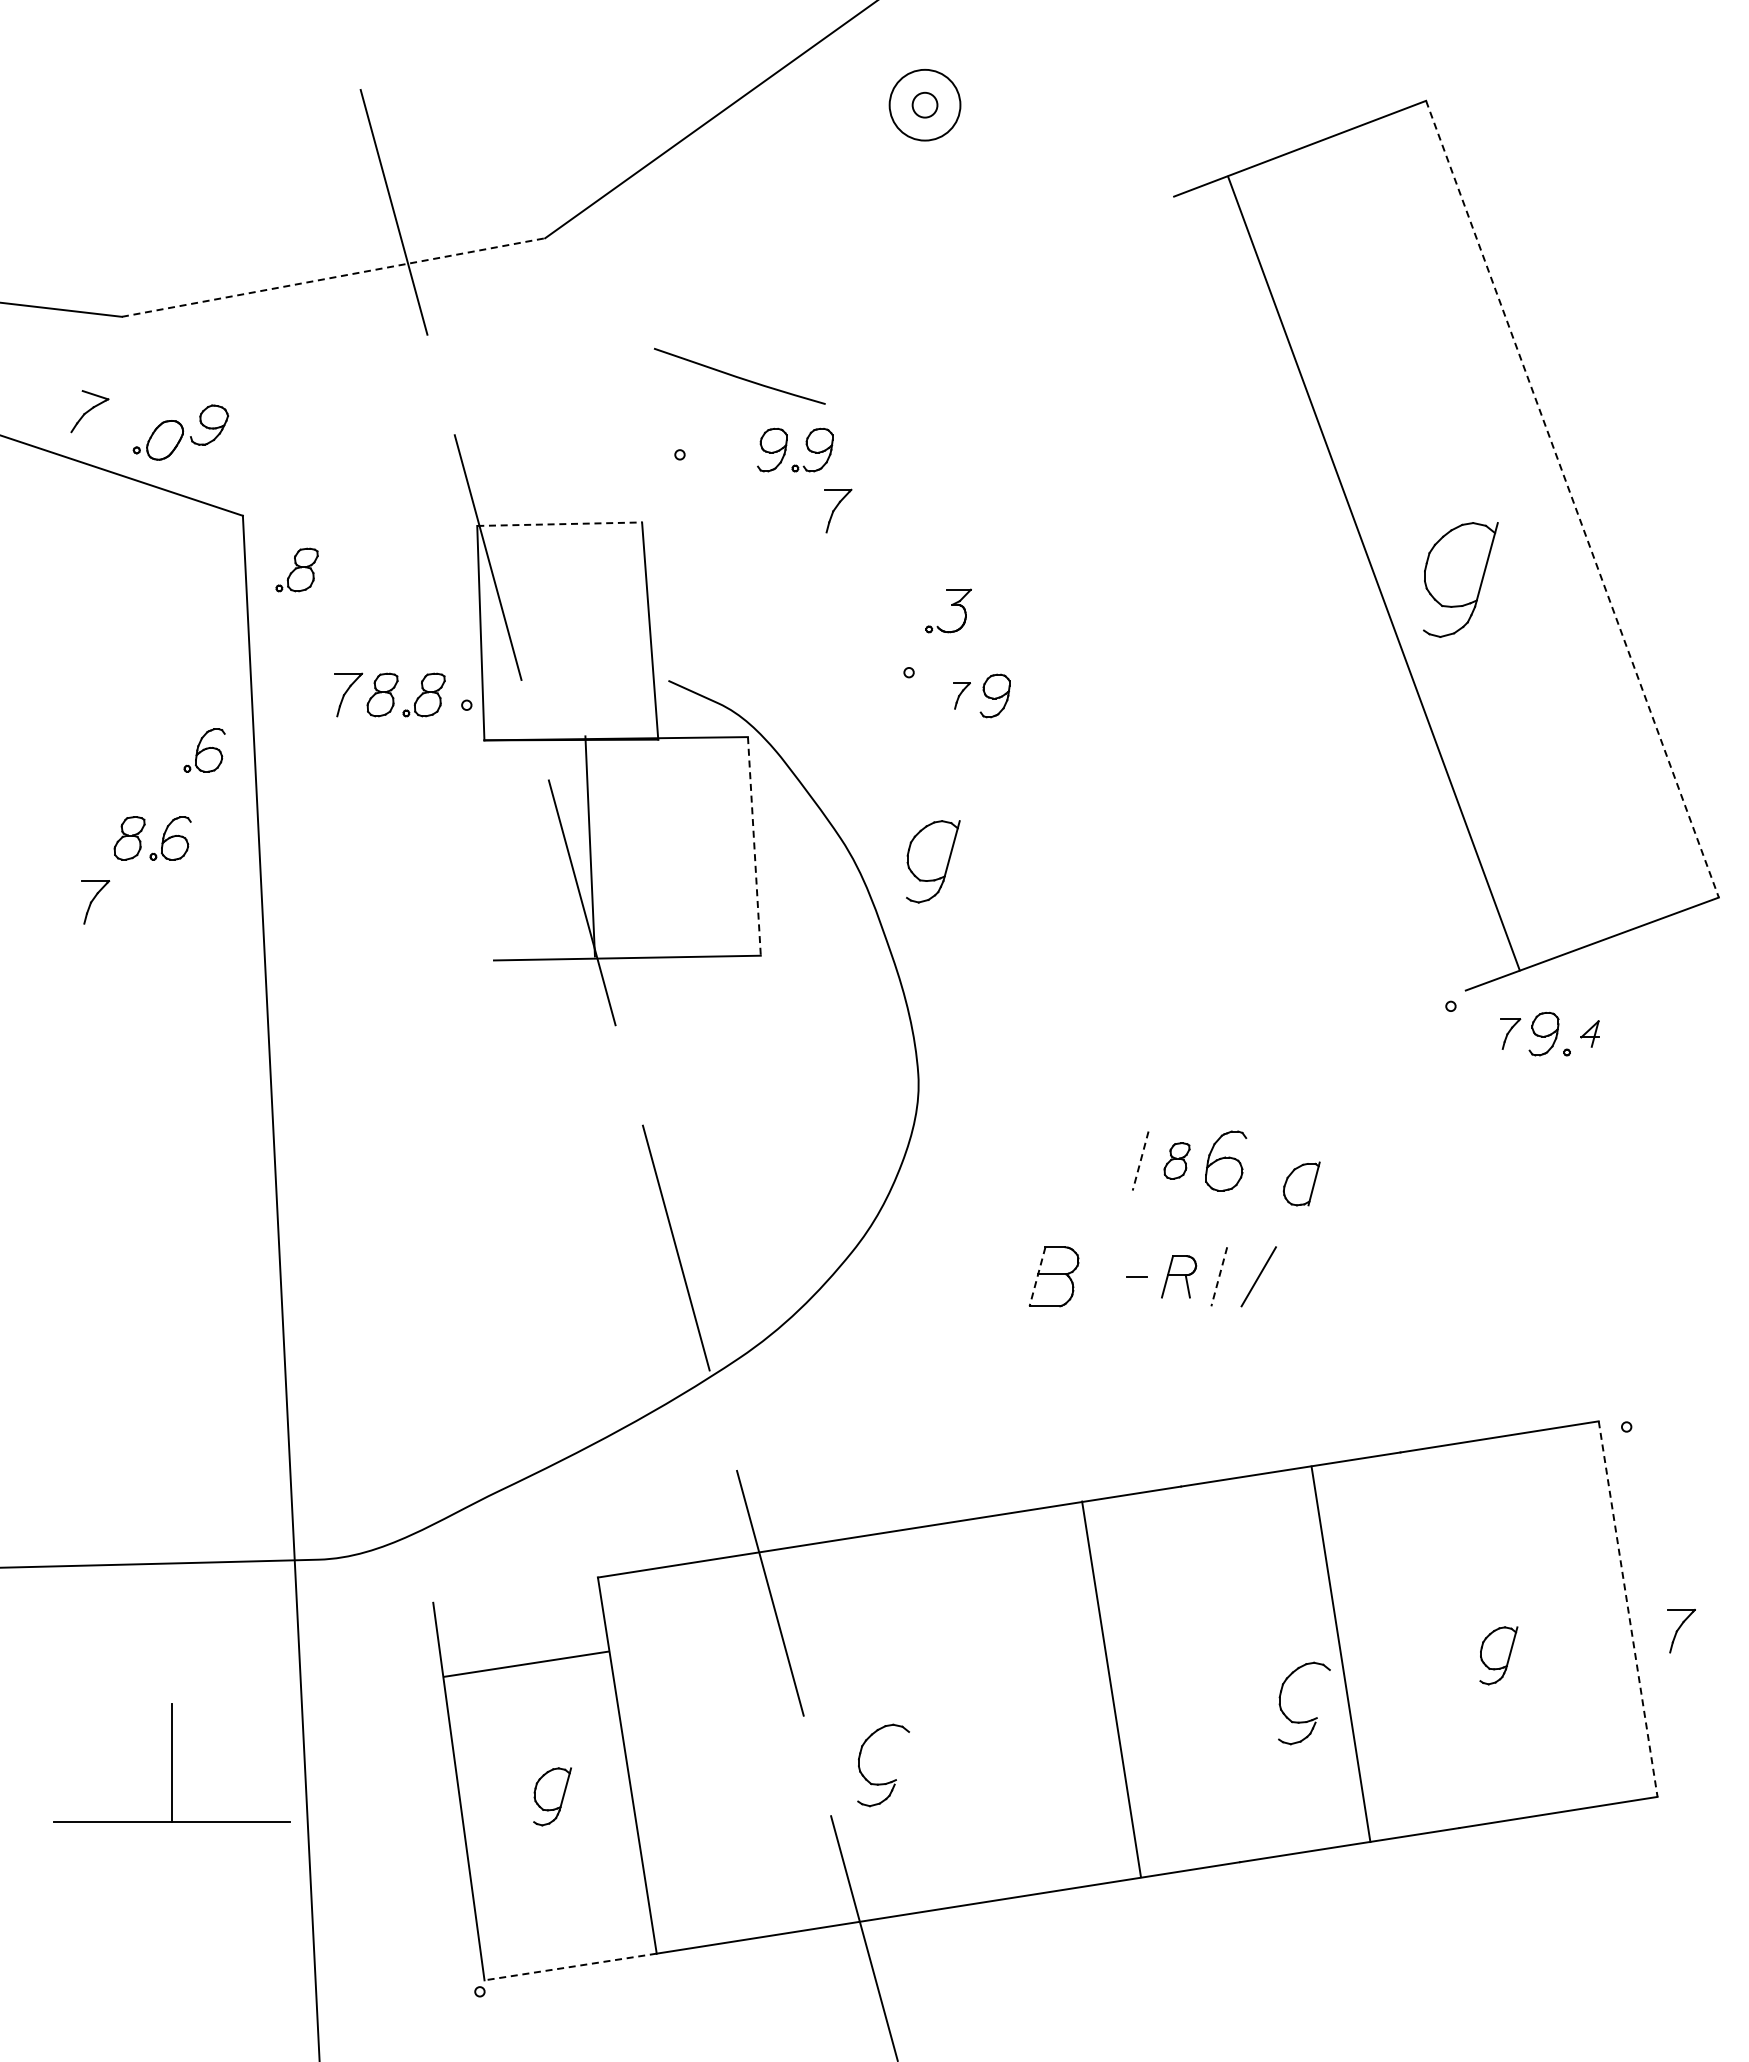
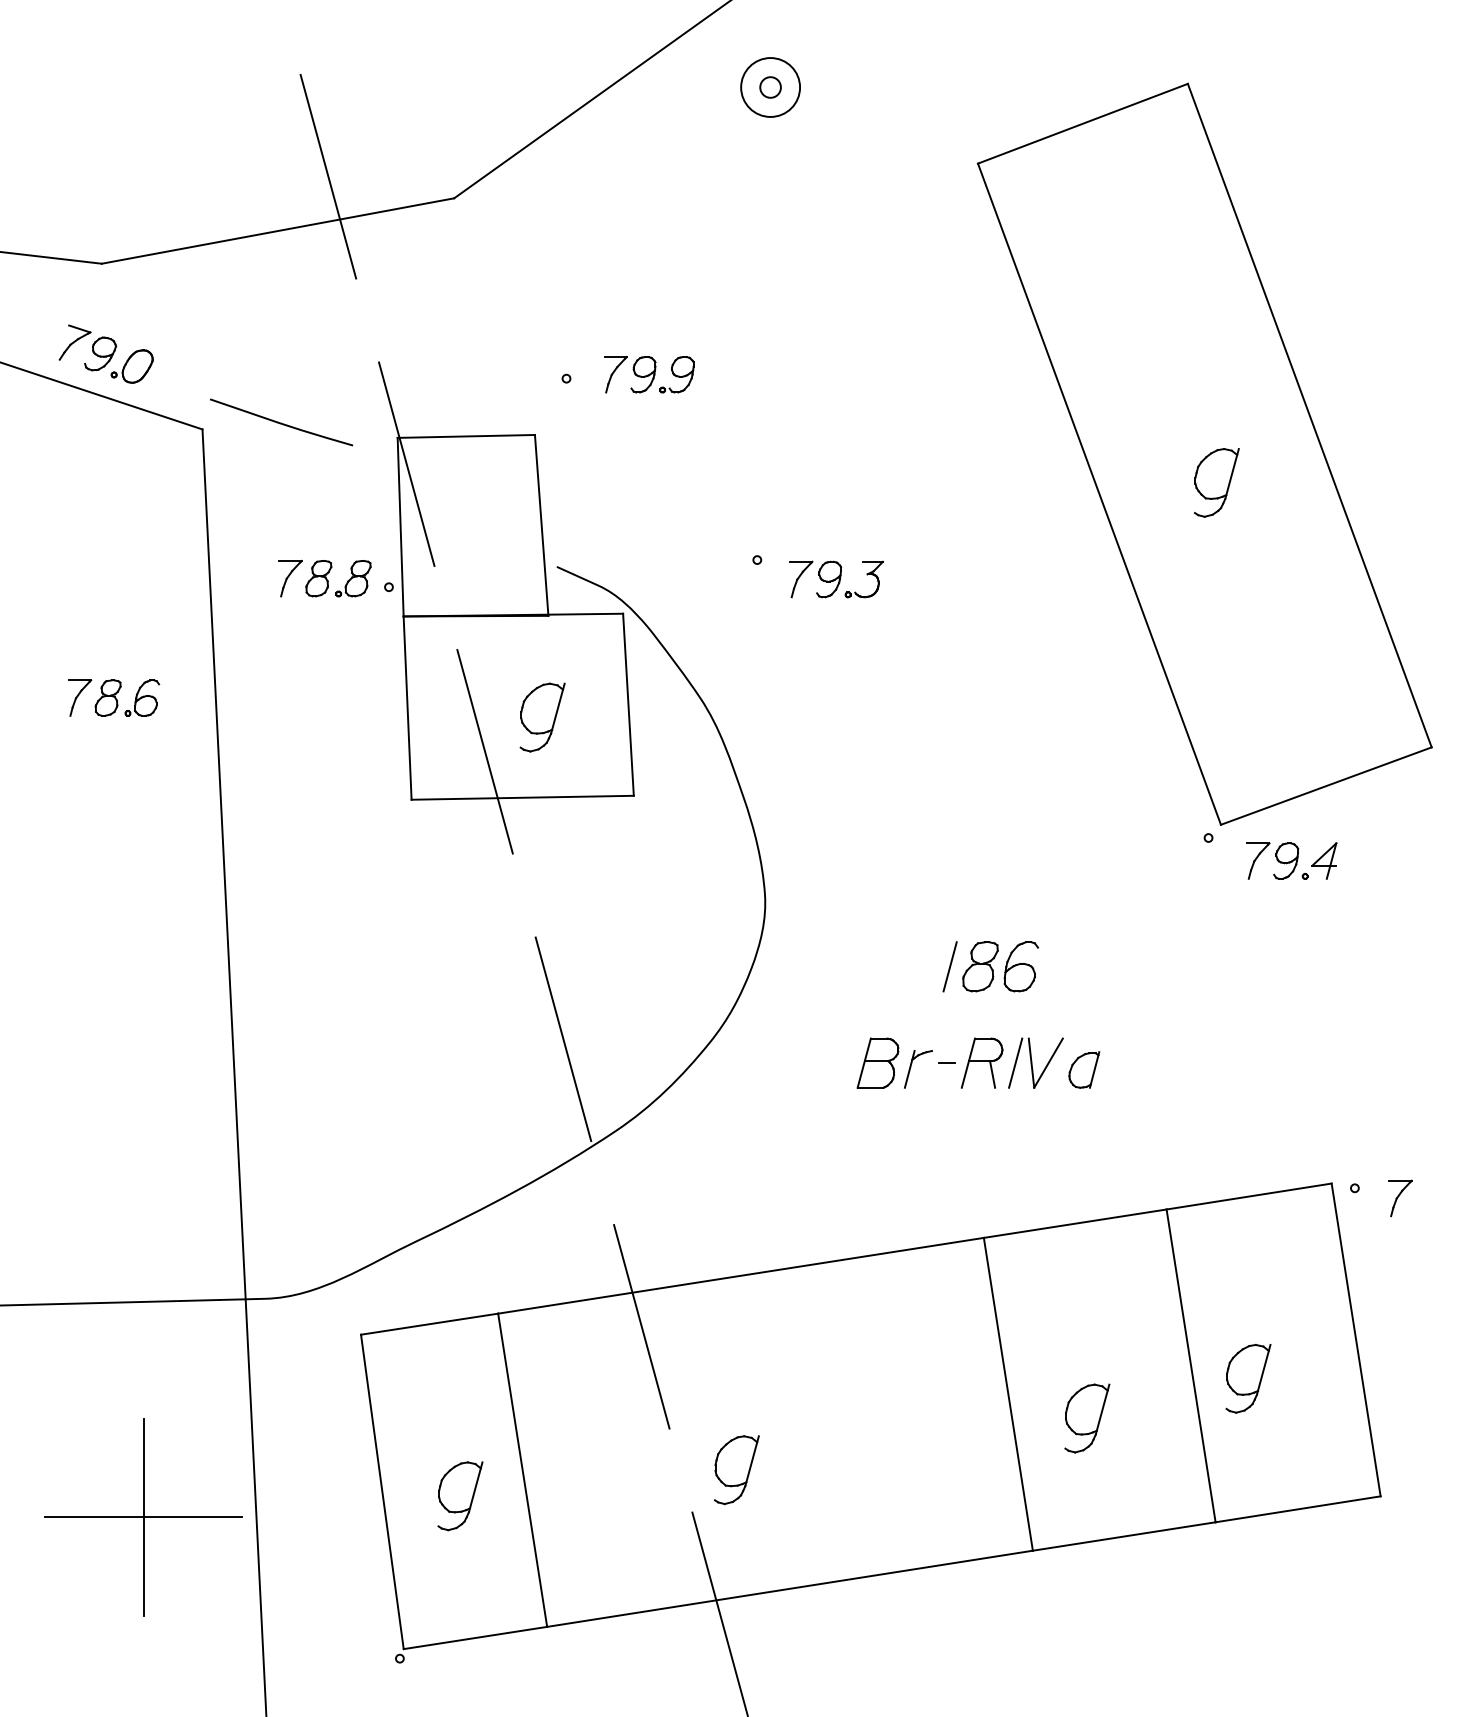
line: (334, 277) -> (278, 230), dashed -> solid
curve: (739, 376) -> (281, 422), moved
part: (209, 424) -> (100, 353), moved
line: (1572, 499) -> (1309, 415), dashed -> solid
part: (838, 510) -> (616, 374), moved
line: (560, 524) -> (467, 436), dashed -> solid
part: (296, 569) -> (247, 474), removed
line: (1373, 573) -> (1099, 494), moved
part: (1460, 579) -> (1216, 482), size x0.71
part: (948, 610) -> (864, 579), moved
part: (961, 695) -> (800, 579), size x1.67
part: (204, 750) -> (170, 624), removed
line: (589, 846) -> (407, 708), moved
line: (754, 846) -> (628, 704), dashed -> solid
part: (933, 861) -> (542, 717), moved
part: (95, 902) -> (79, 698), moved
part: (1510, 1033) -> (1258, 860), size x1.43
part: (1589, 1033) -> (1323, 860), size x1.67
part: (1176, 1160) -> (980, 966), size x1.67
line: (1140, 1161) -> (950, 967), dashed -> solid
part: (1301, 1183) -> (1084, 1069), moved
line: (1037, 1276) -> (864, 1062), dashed -> solid
part: (1178, 1276) -> (981, 1062), size x1.43
line: (1219, 1276) -> (1015, 1062), dashed -> solid
line: (1238, 1276) -> (1031, 1062), added
part: (1094, 1280) -> (911, 1066), added
line: (1628, 1609) -> (1356, 1340), dashed -> solid
part: (1681, 1631) -> (1400, 1198), moved
line: (1340, 1654) -> (1190, 1366), moved
part: (1498, 1655) -> (1248, 1378), size x1.43
line: (526, 1663) -> (429, 1323), moved
line: (1111, 1689) -> (1008, 1394), moved
line: (1323, 1692) -> (1102, 1409), added
line: (902, 1754) -> (751, 1461), added
part: (552, 1796) -> (460, 1496), size x1.43
line: (172, 1881) -> (143, 1566), added
line: (570, 1967) -> (475, 1638), dashed -> solid

